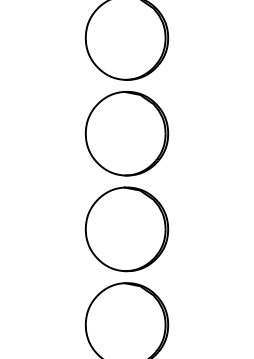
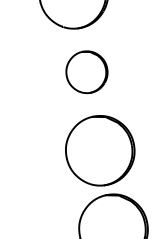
part: (126, 133) -> (86, 72), size x0.6

